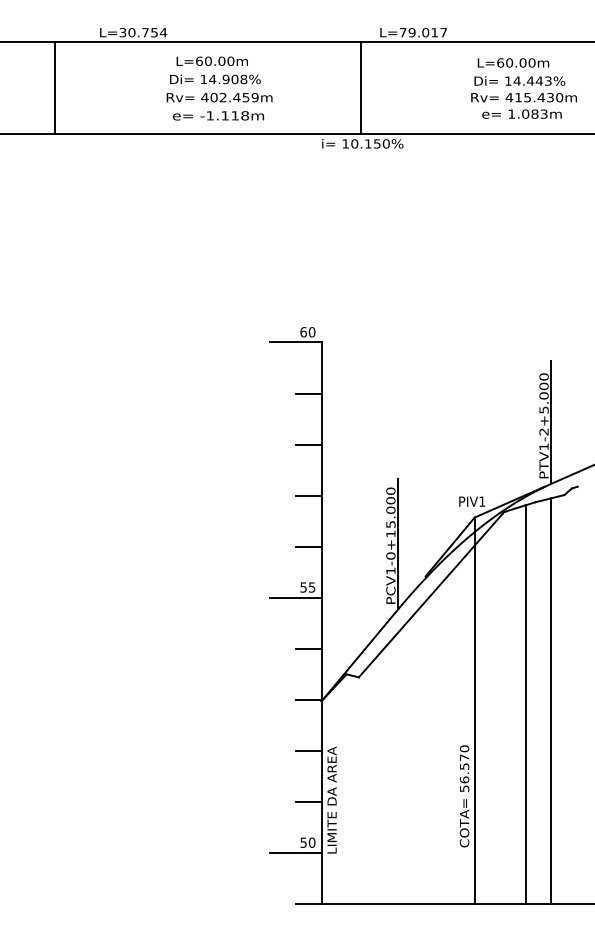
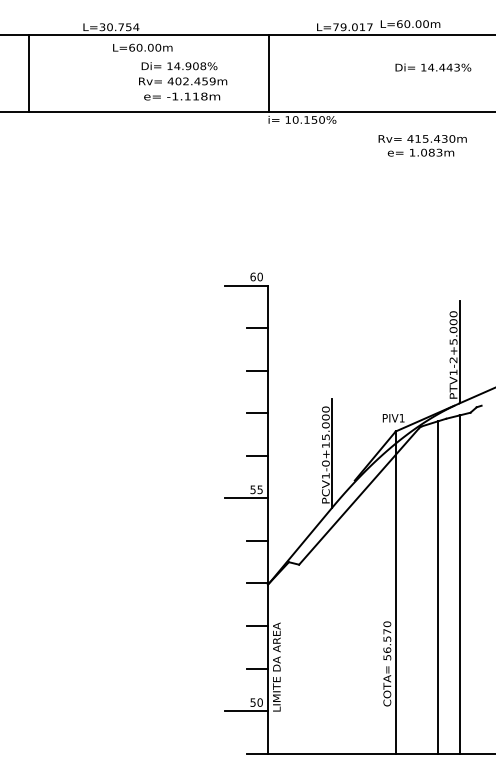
text: (211, 60) -> (142, 47), moved
text: (513, 62) -> (410, 23), moved
line: (54, 88) -> (28, 73), moved
line: (361, 88) -> (269, 73), moved
text: (523, 105) -> (422, 145), moved

